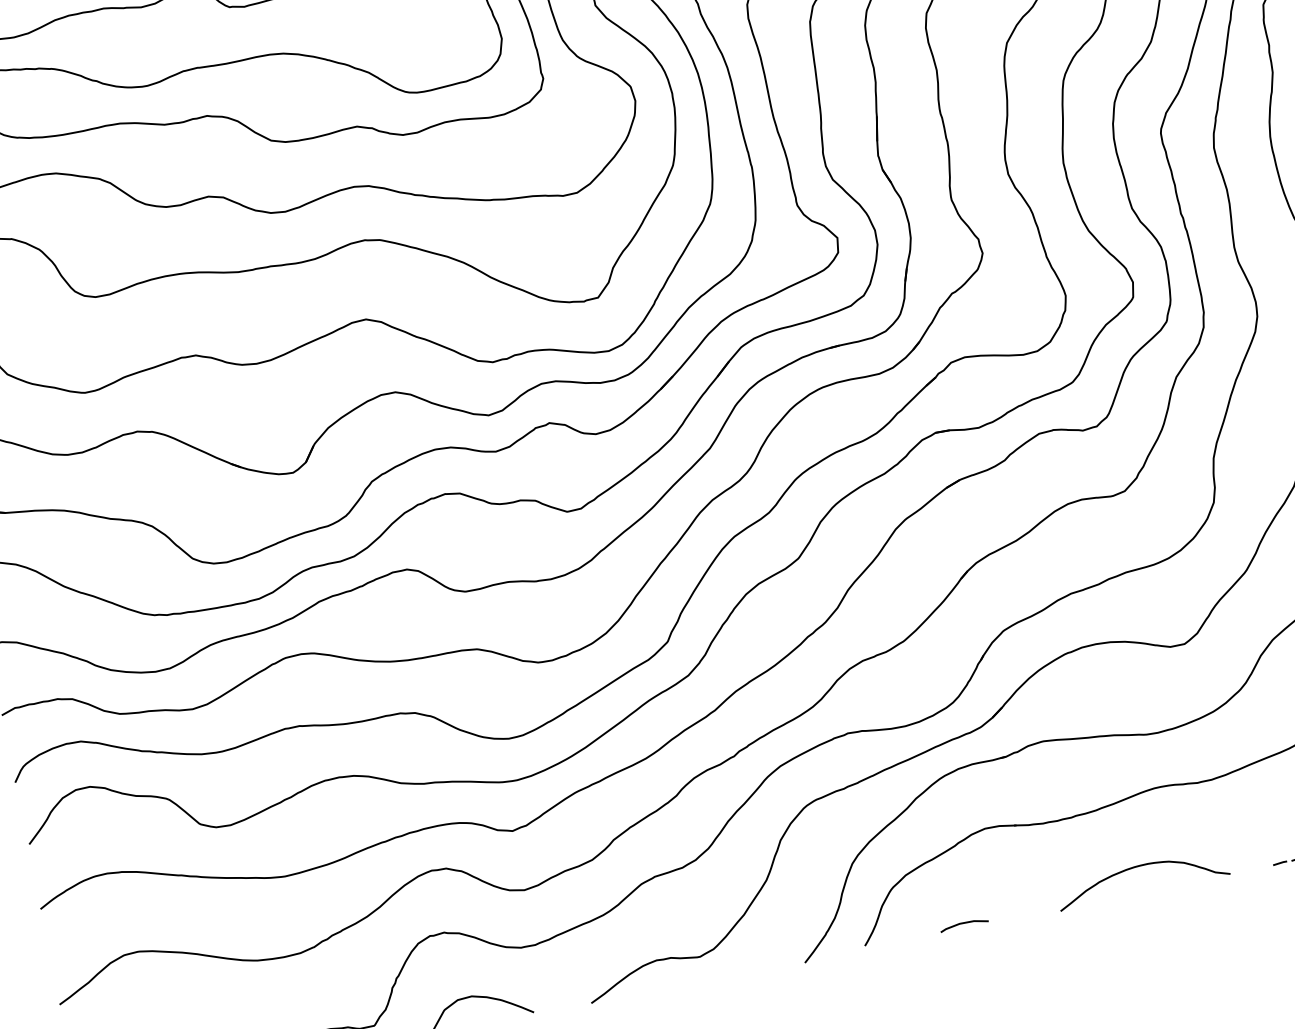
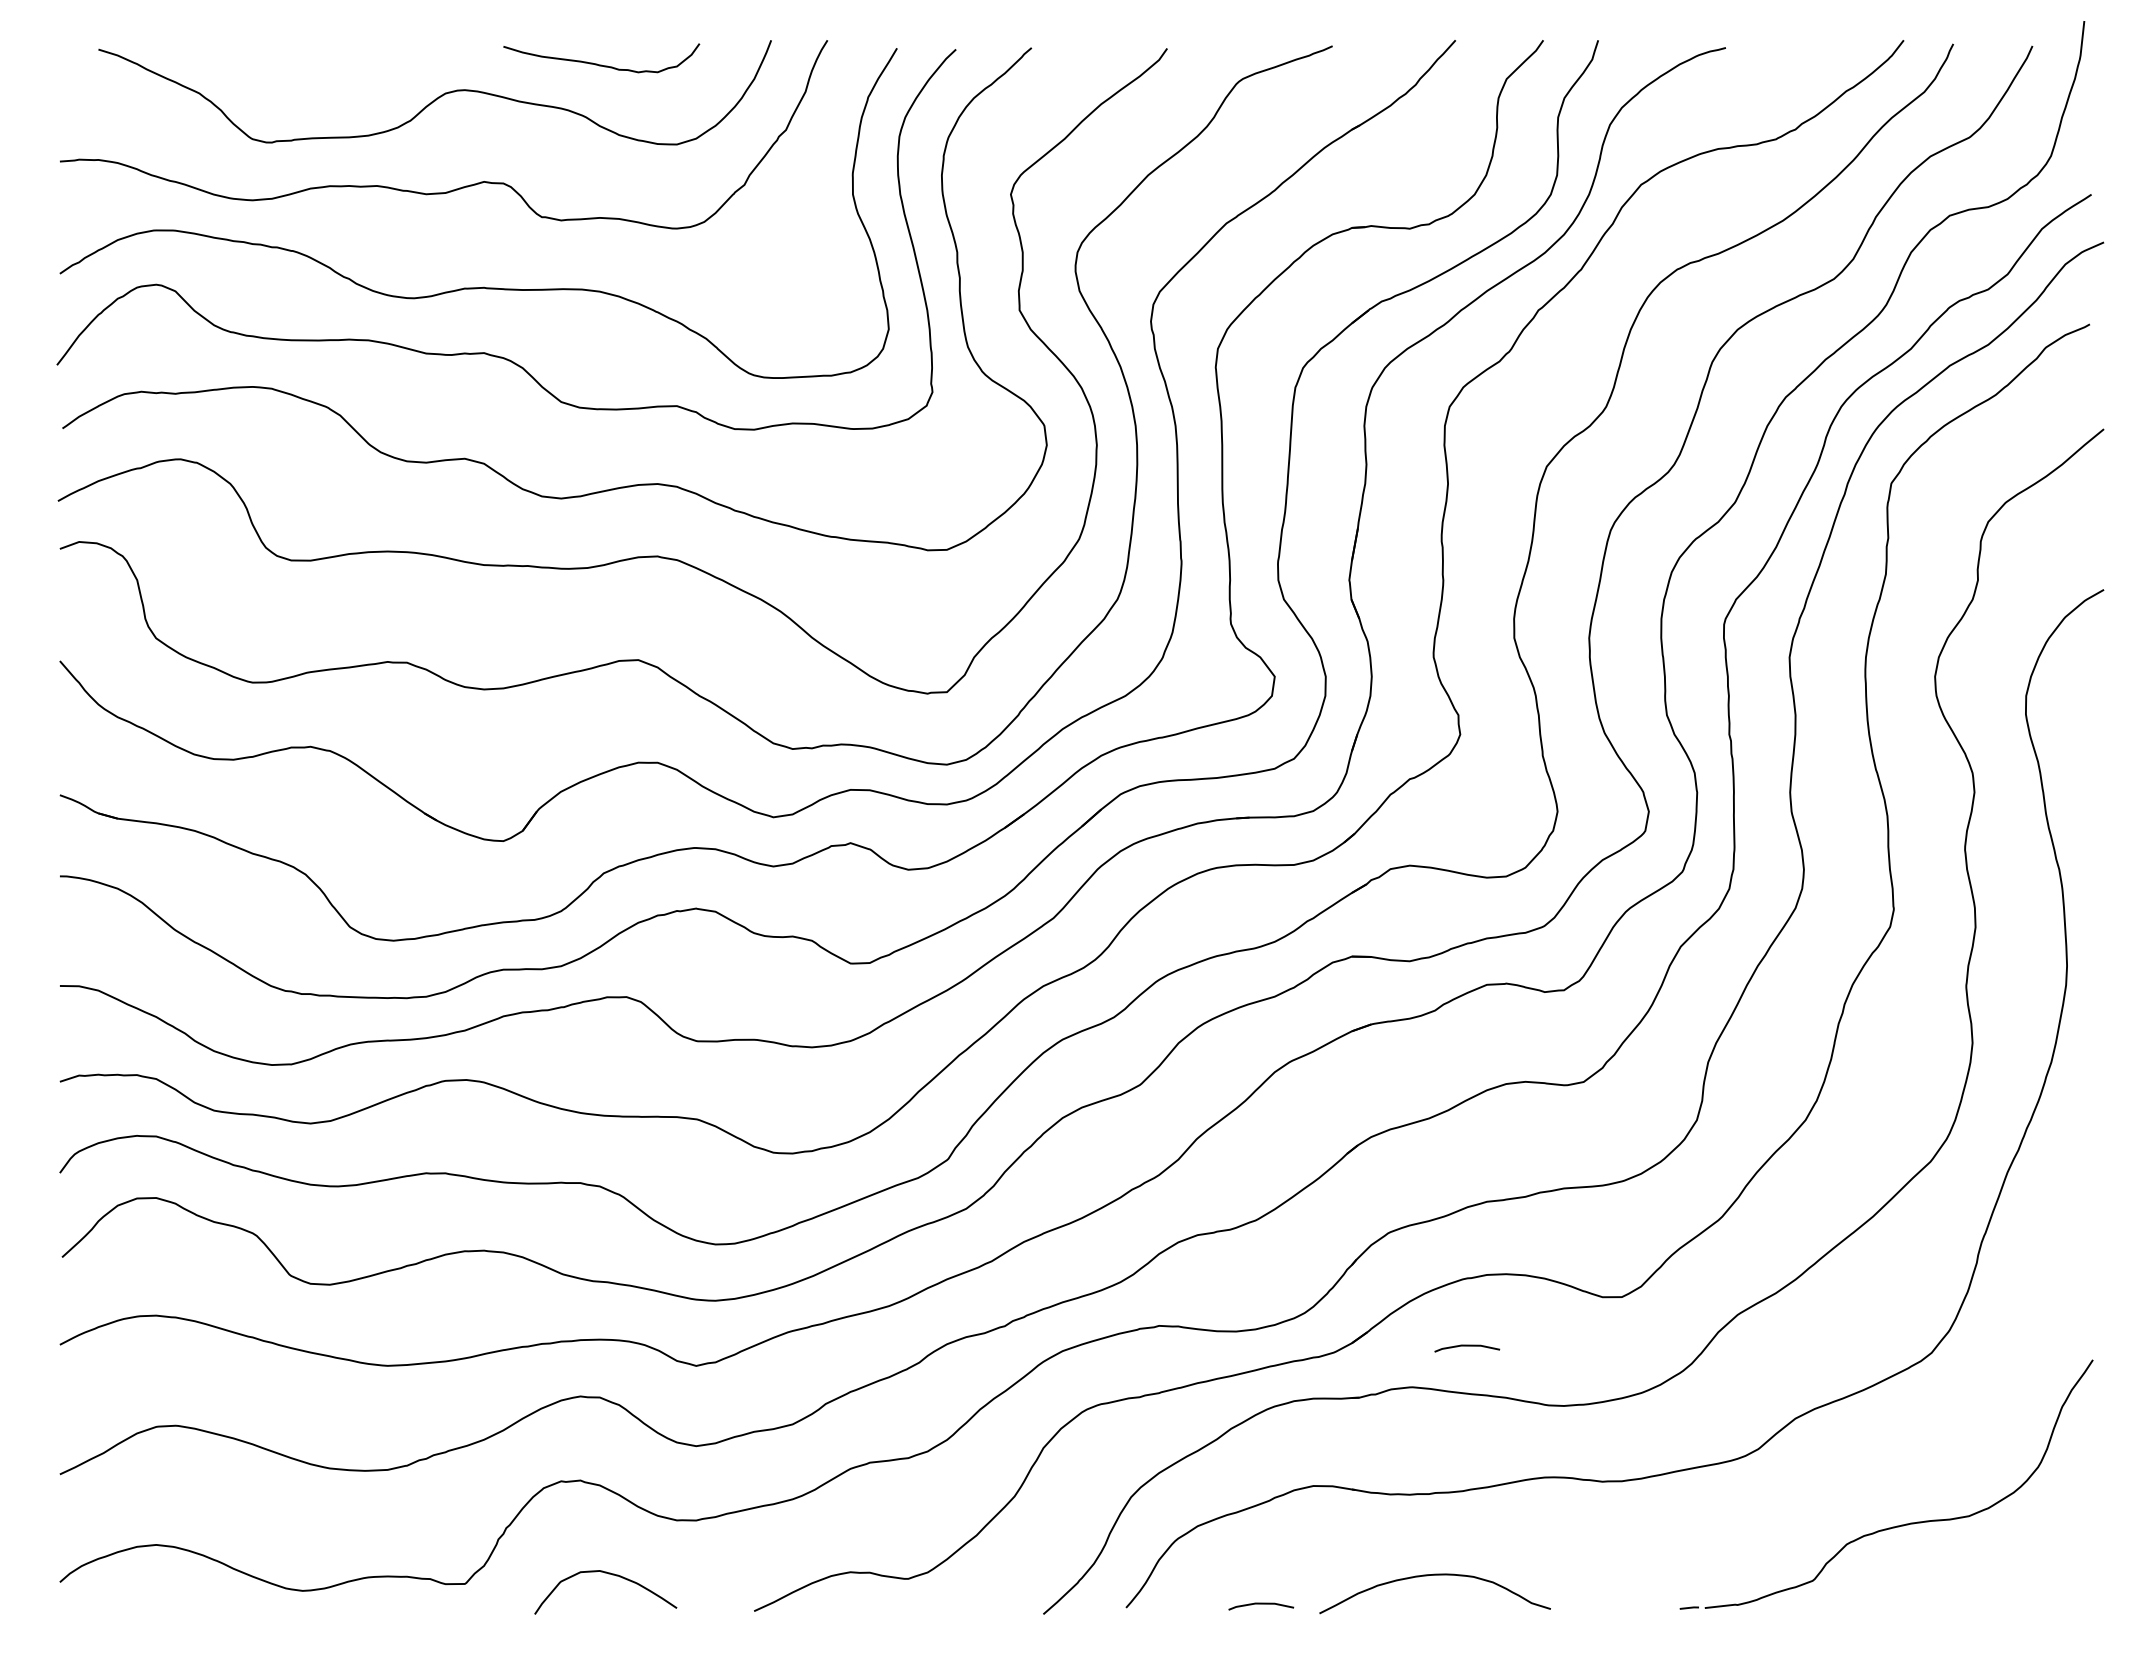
line: (1078, 703) -> (1467, 1346), added
curve: (1139, 866) -> (1434, 1575), moved

